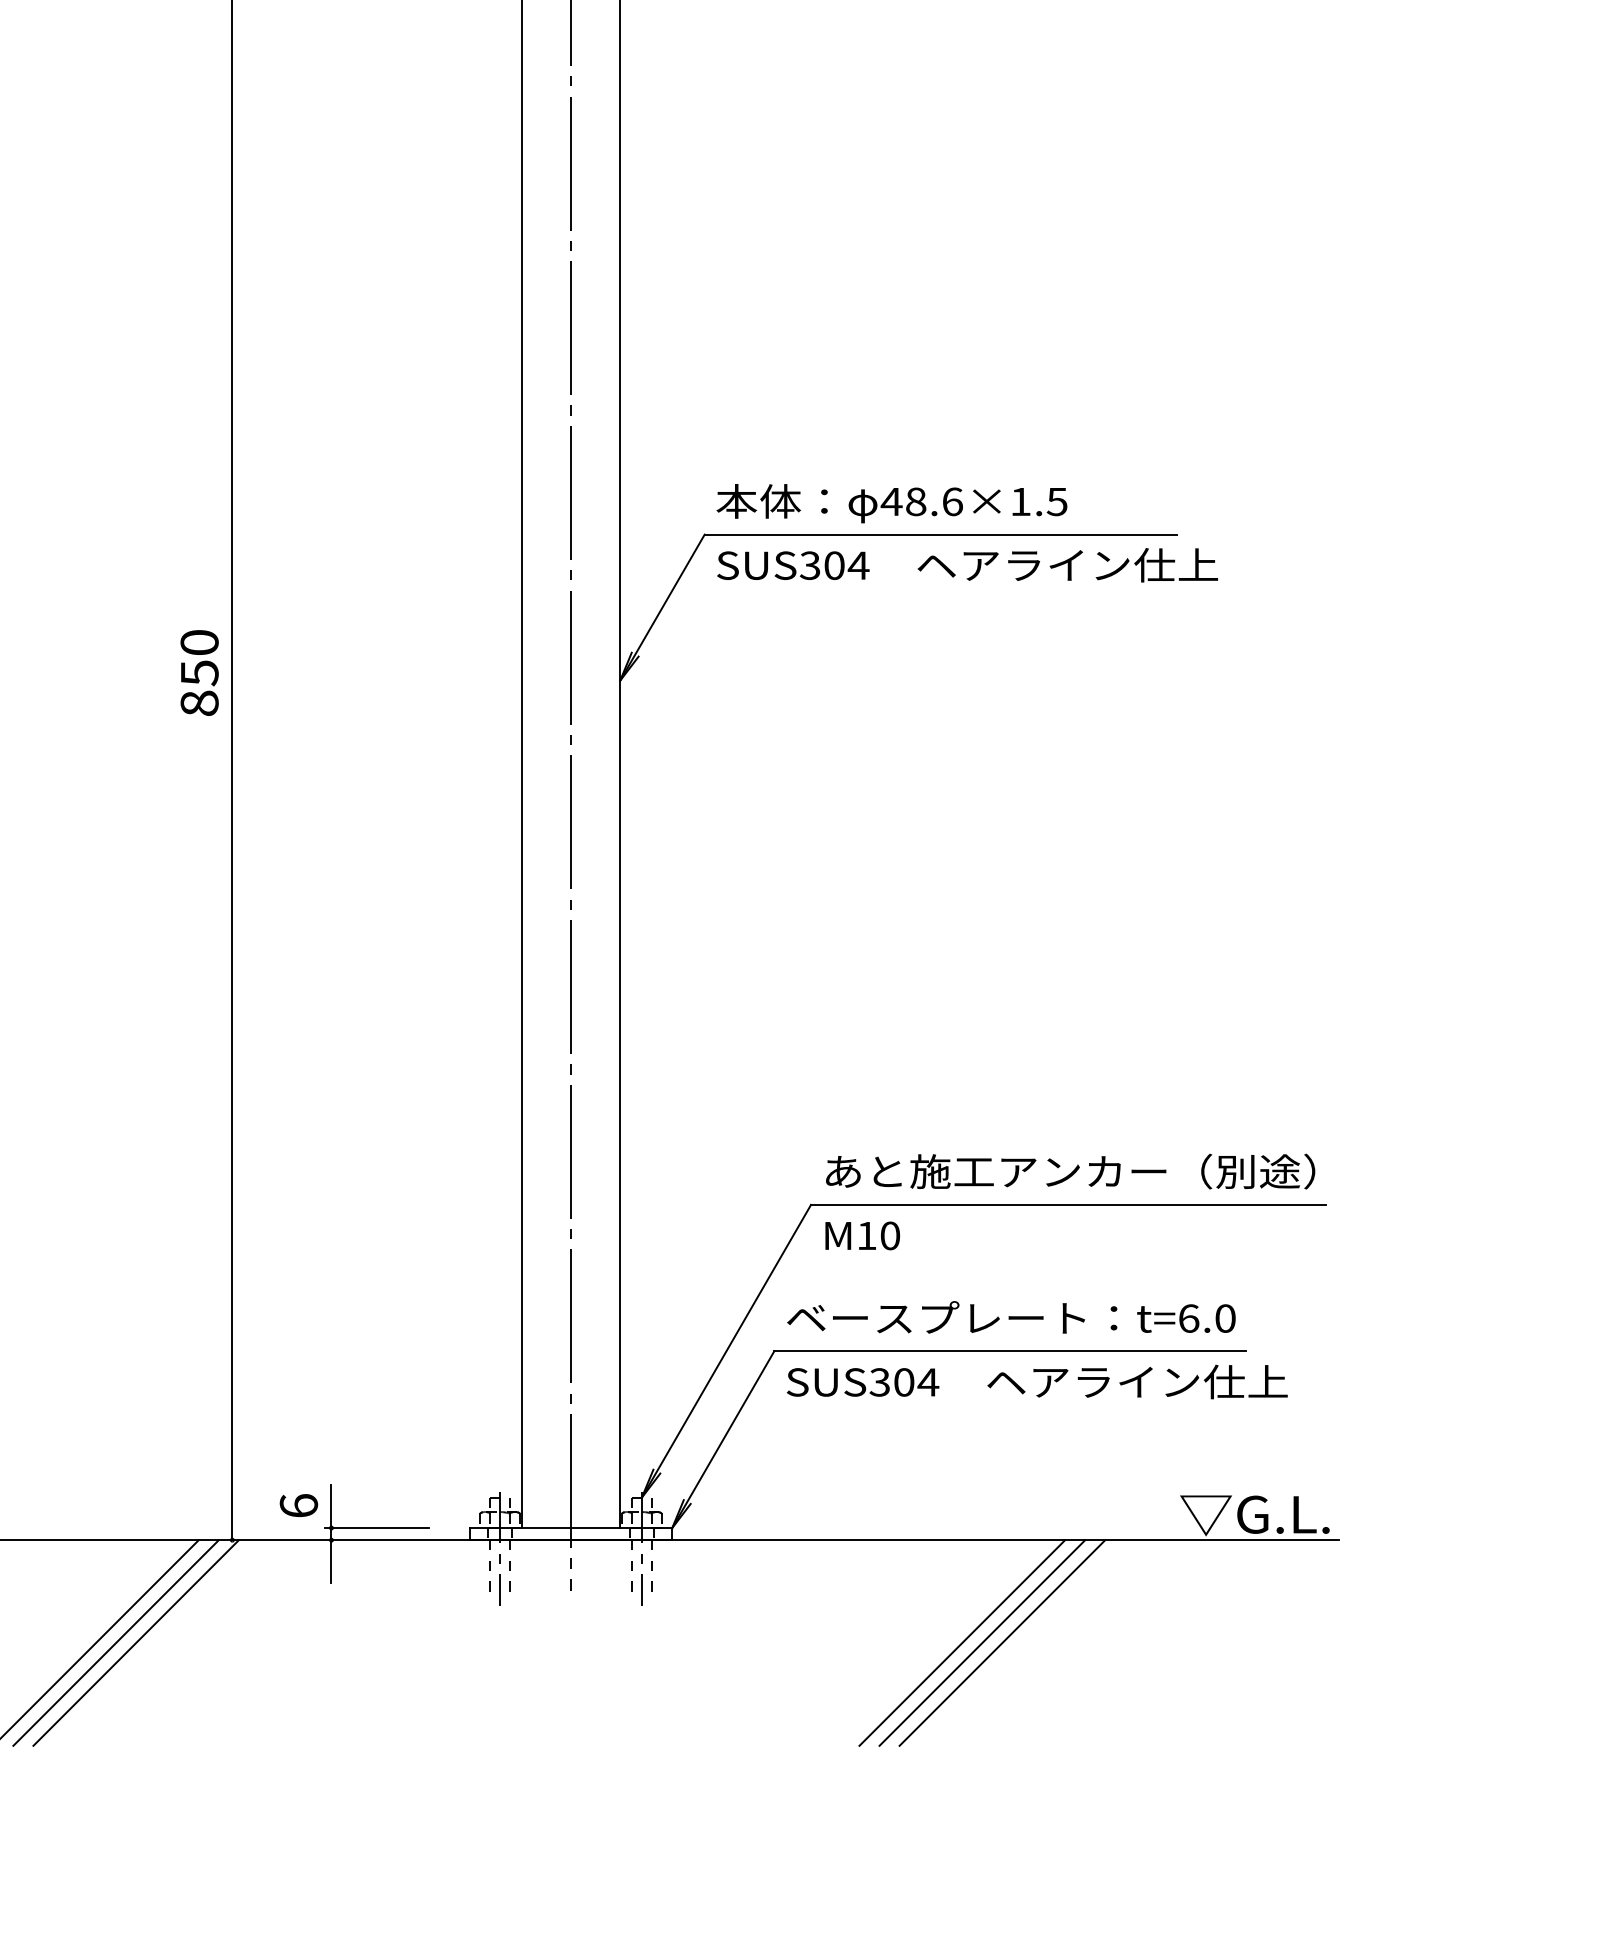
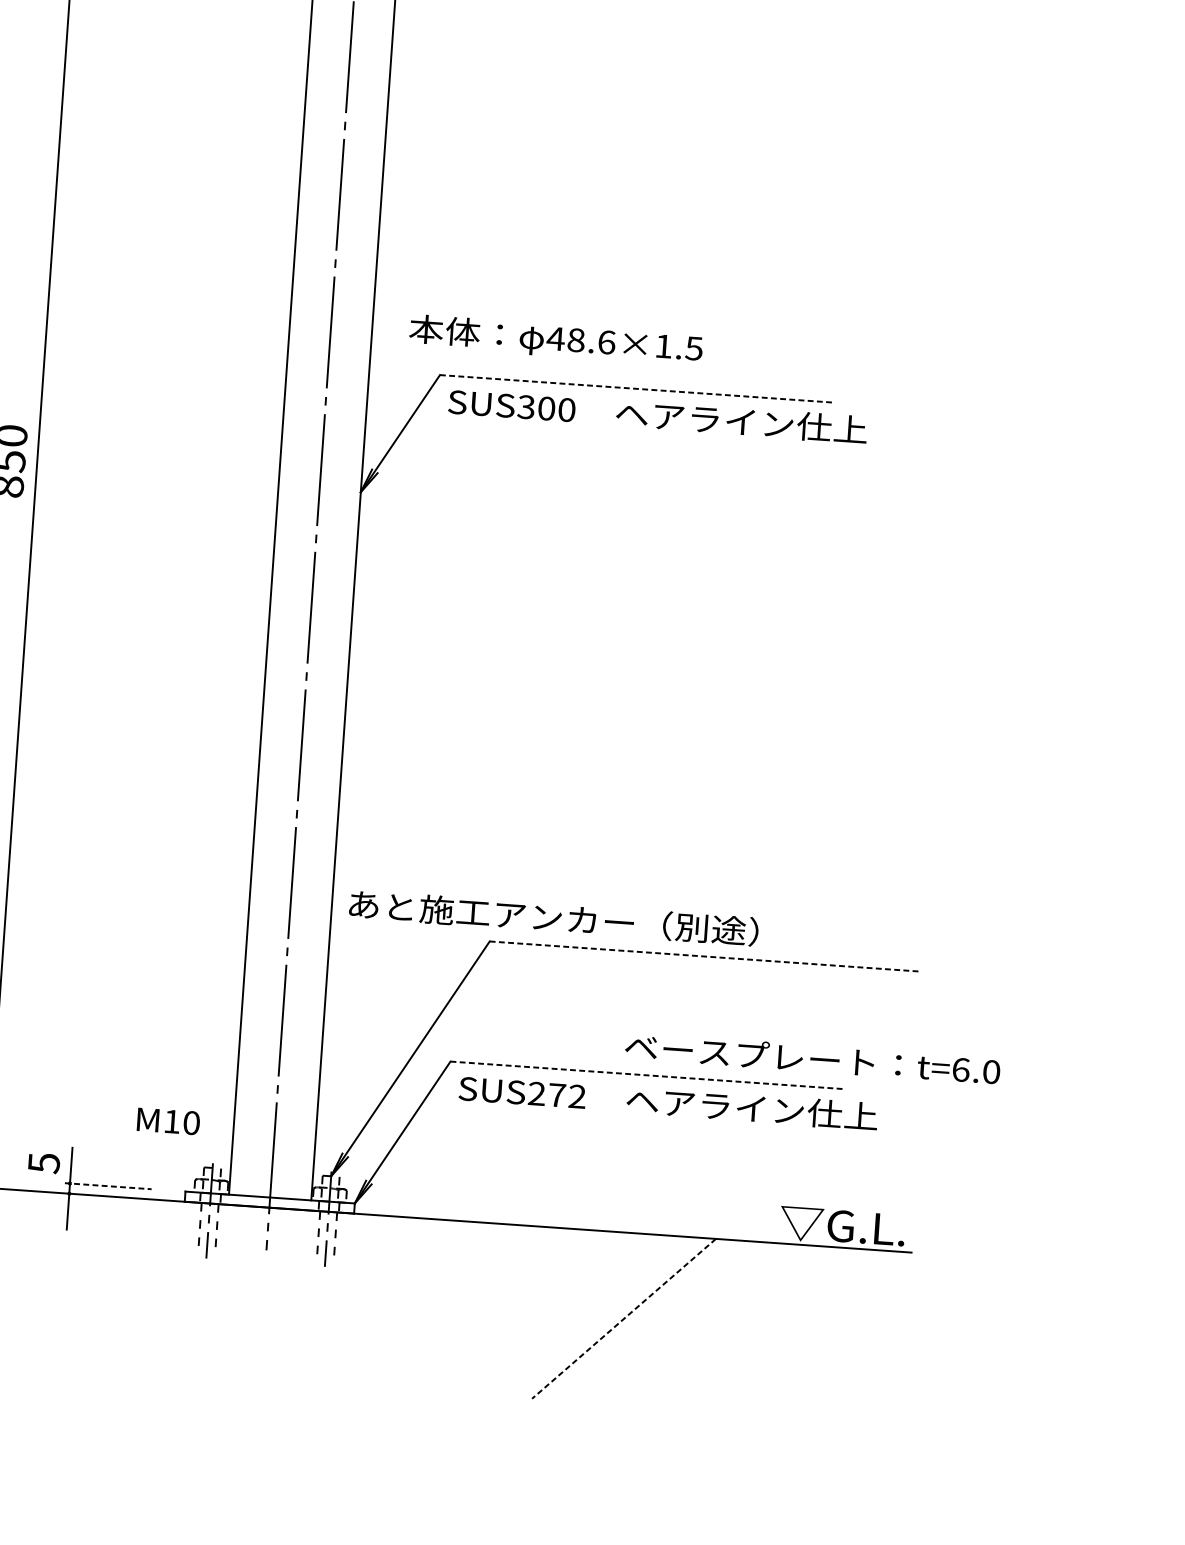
text: (891, 503) -> (555, 340), moved
line: (941, 534) -> (637, 388), solid -> dashed
text: (858, 565) -> (566, 409), SUS304 -> SUS300
text: (1070, 1171) -> (553, 917), moved
line: (1068, 1204) -> (704, 956), solid -> dashed
text: (862, 1235) -> (168, 1121), moved
text: (1011, 1317) -> (812, 1058), moved
line: (1010, 1351) -> (647, 1075), solid -> dashed
text: (904, 1382) -> (557, 1095), SUS304 -> SUS272
text: (298, 1506) -> (43, 1163), 6 -> 5
line: (377, 1528) -> (108, 1186), solid -> dashed
line: (962, 1642) -> (590, 1316), removed
line: (982, 1642) -> (607, 1317), removed
line: (1002, 1643) -> (624, 1319), solid -> dashed

